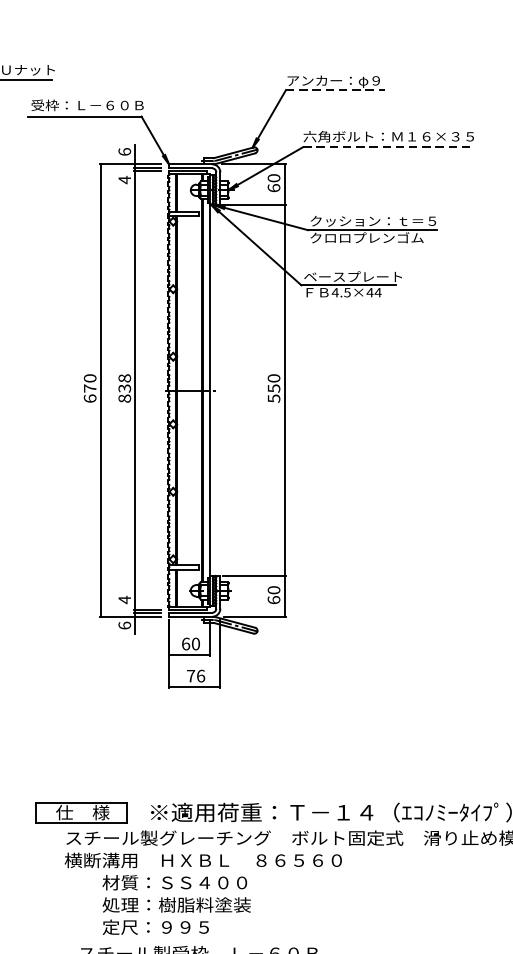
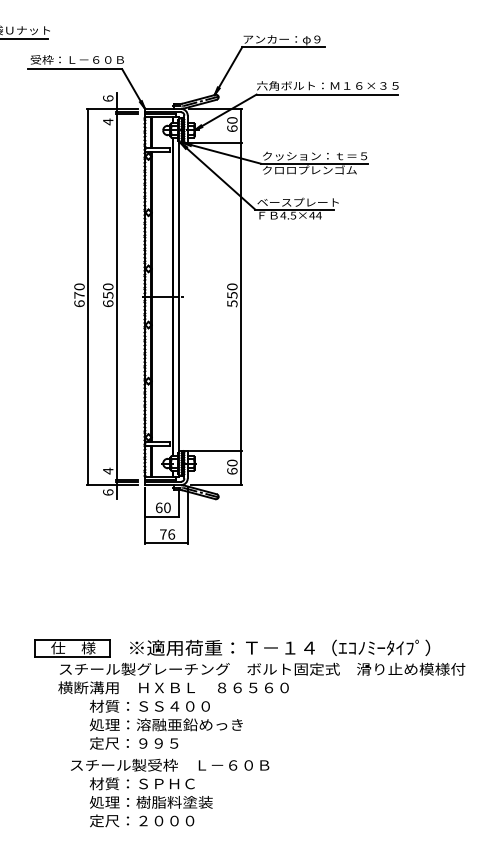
line: (336, 90) -> (284, 47), dashed -> solid
line: (388, 147) -> (327, 94), dashed -> solid
text: (125, 388) -> (108, 295), 838 -> 650
text: (222, 904) -> (189, 724), 処理：樹脂料塗装 -> 処理：溶融亜鉛めっき

